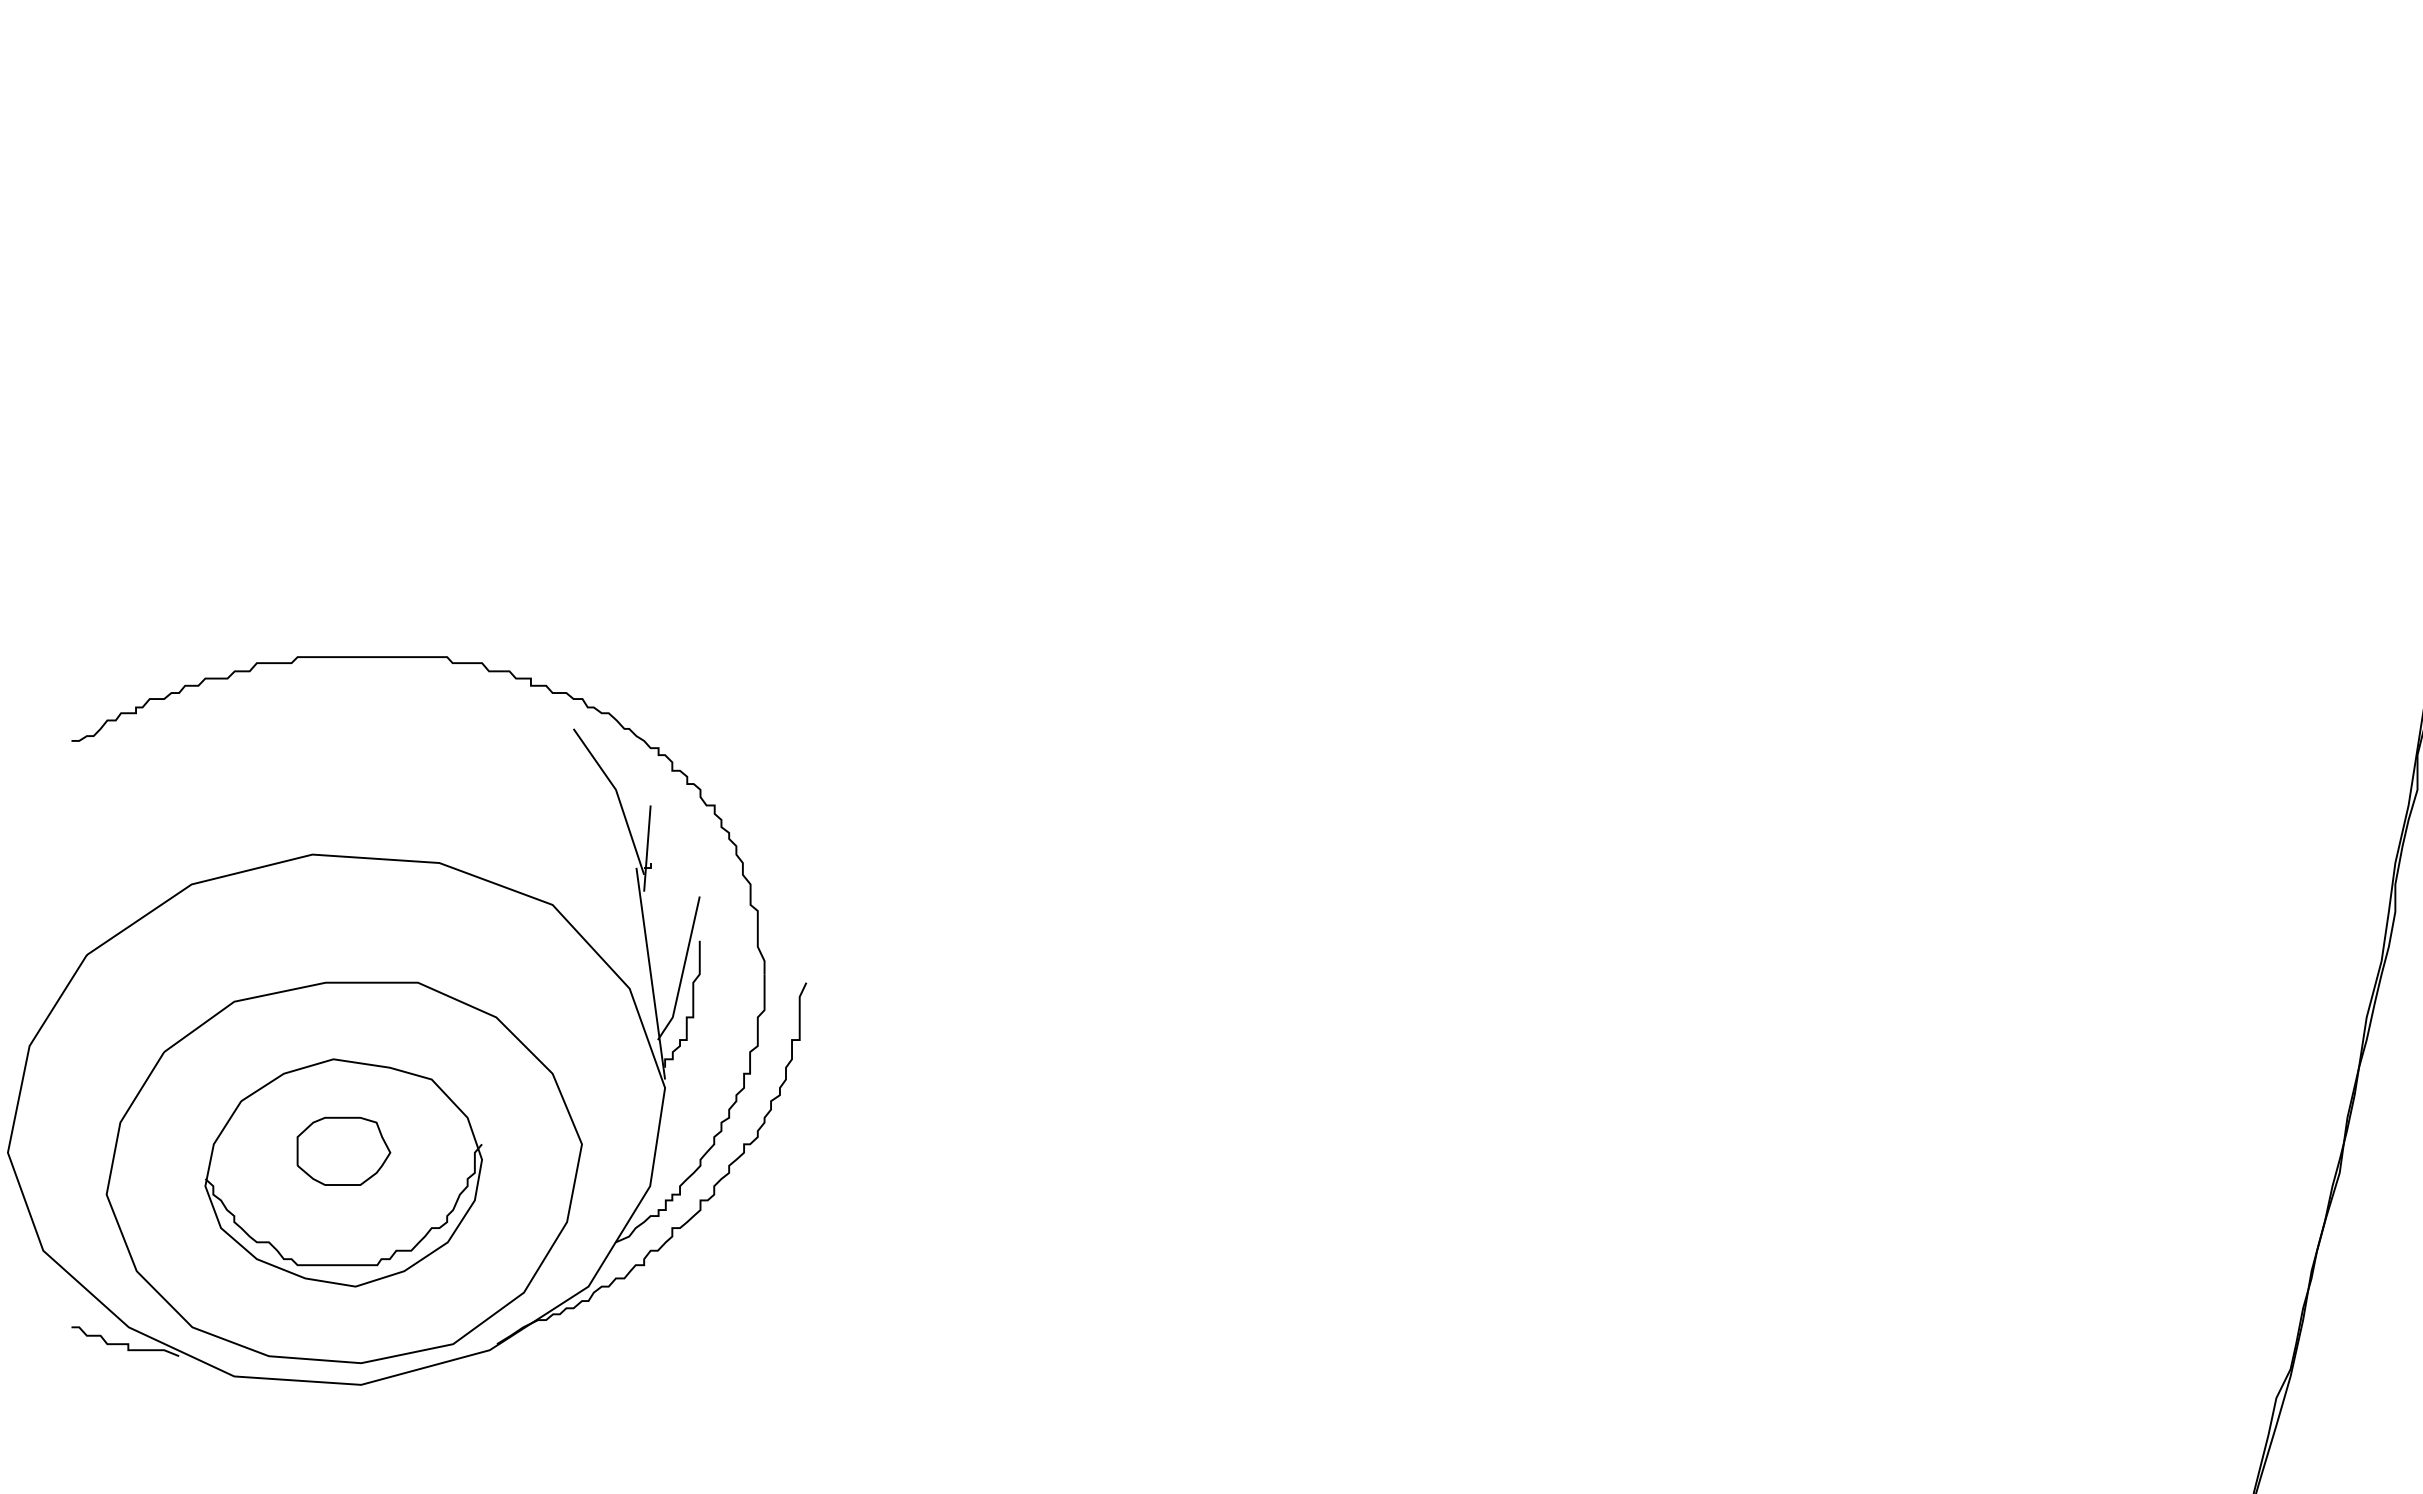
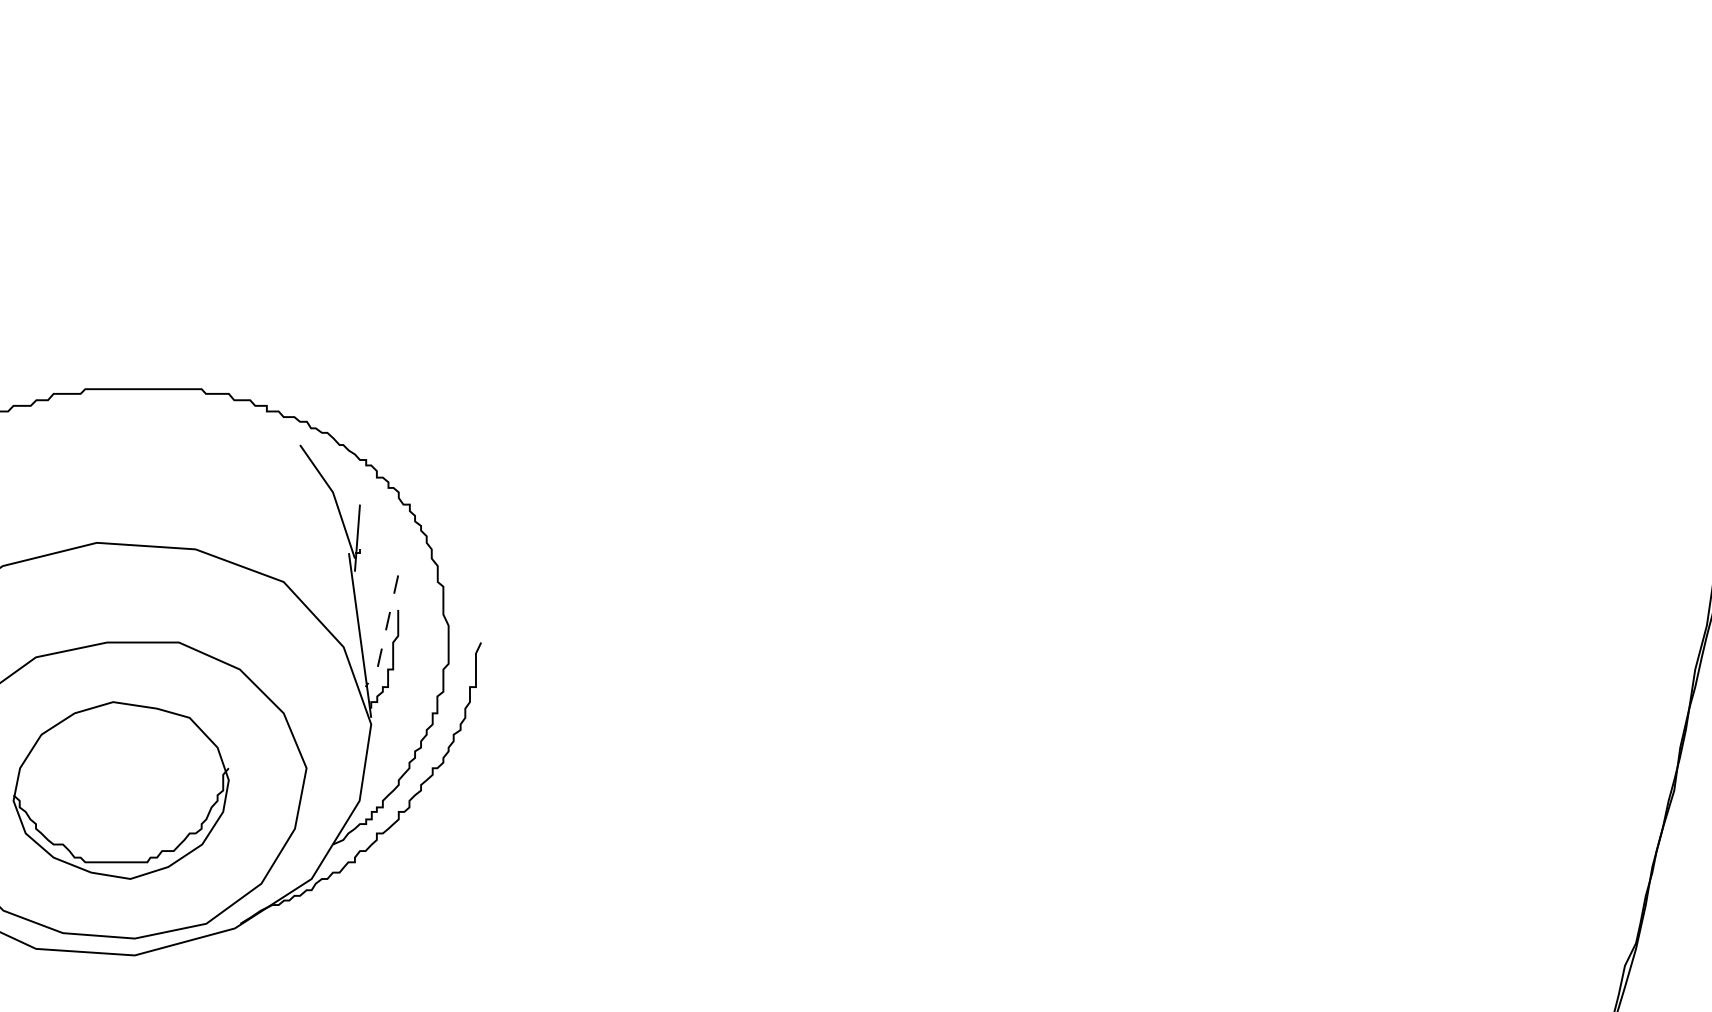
line: (683, 971) -> (385, 633), solid -> dashed
part: (343, 1150) -> (121, 773), removed

